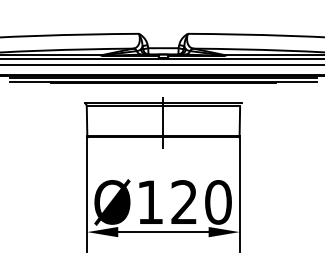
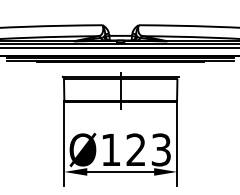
text: (218, 202) -> (161, 150), Ø120 -> Ø123

